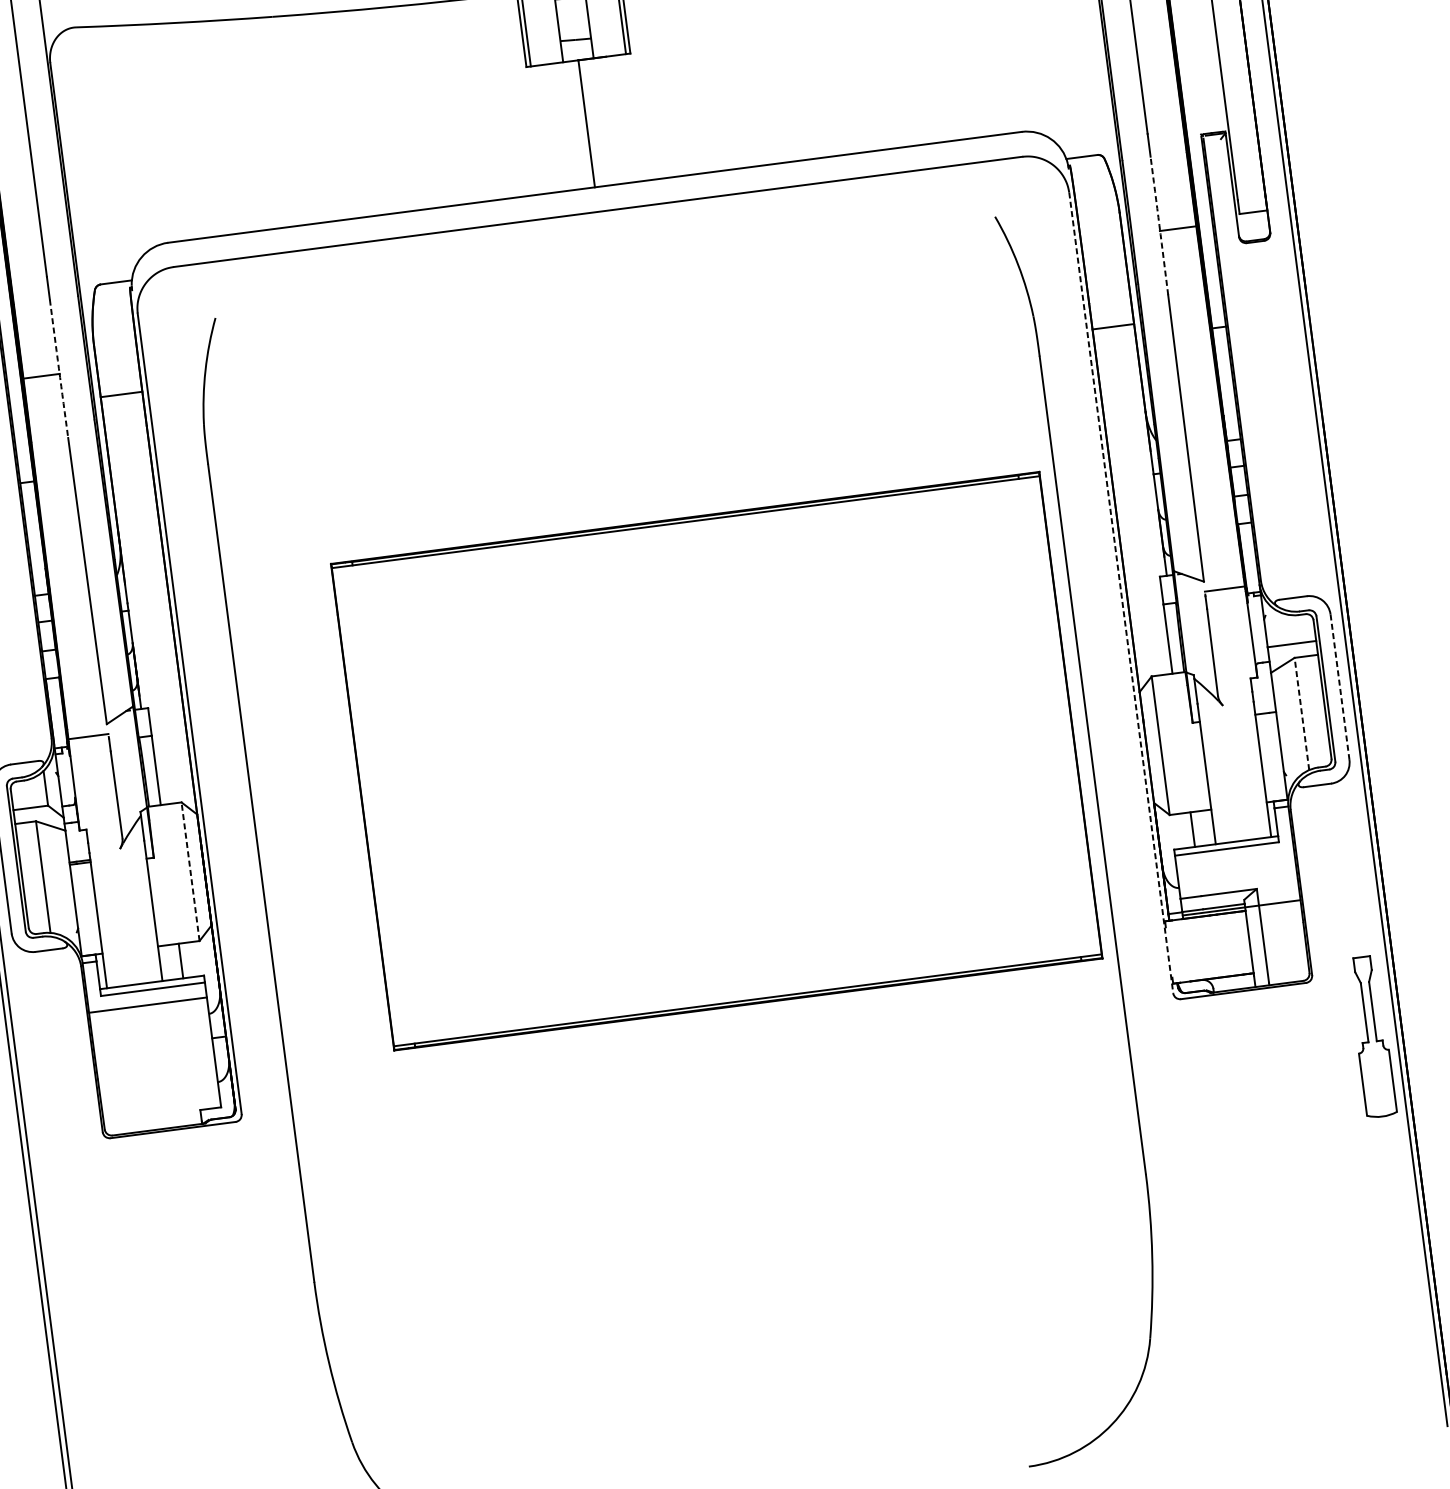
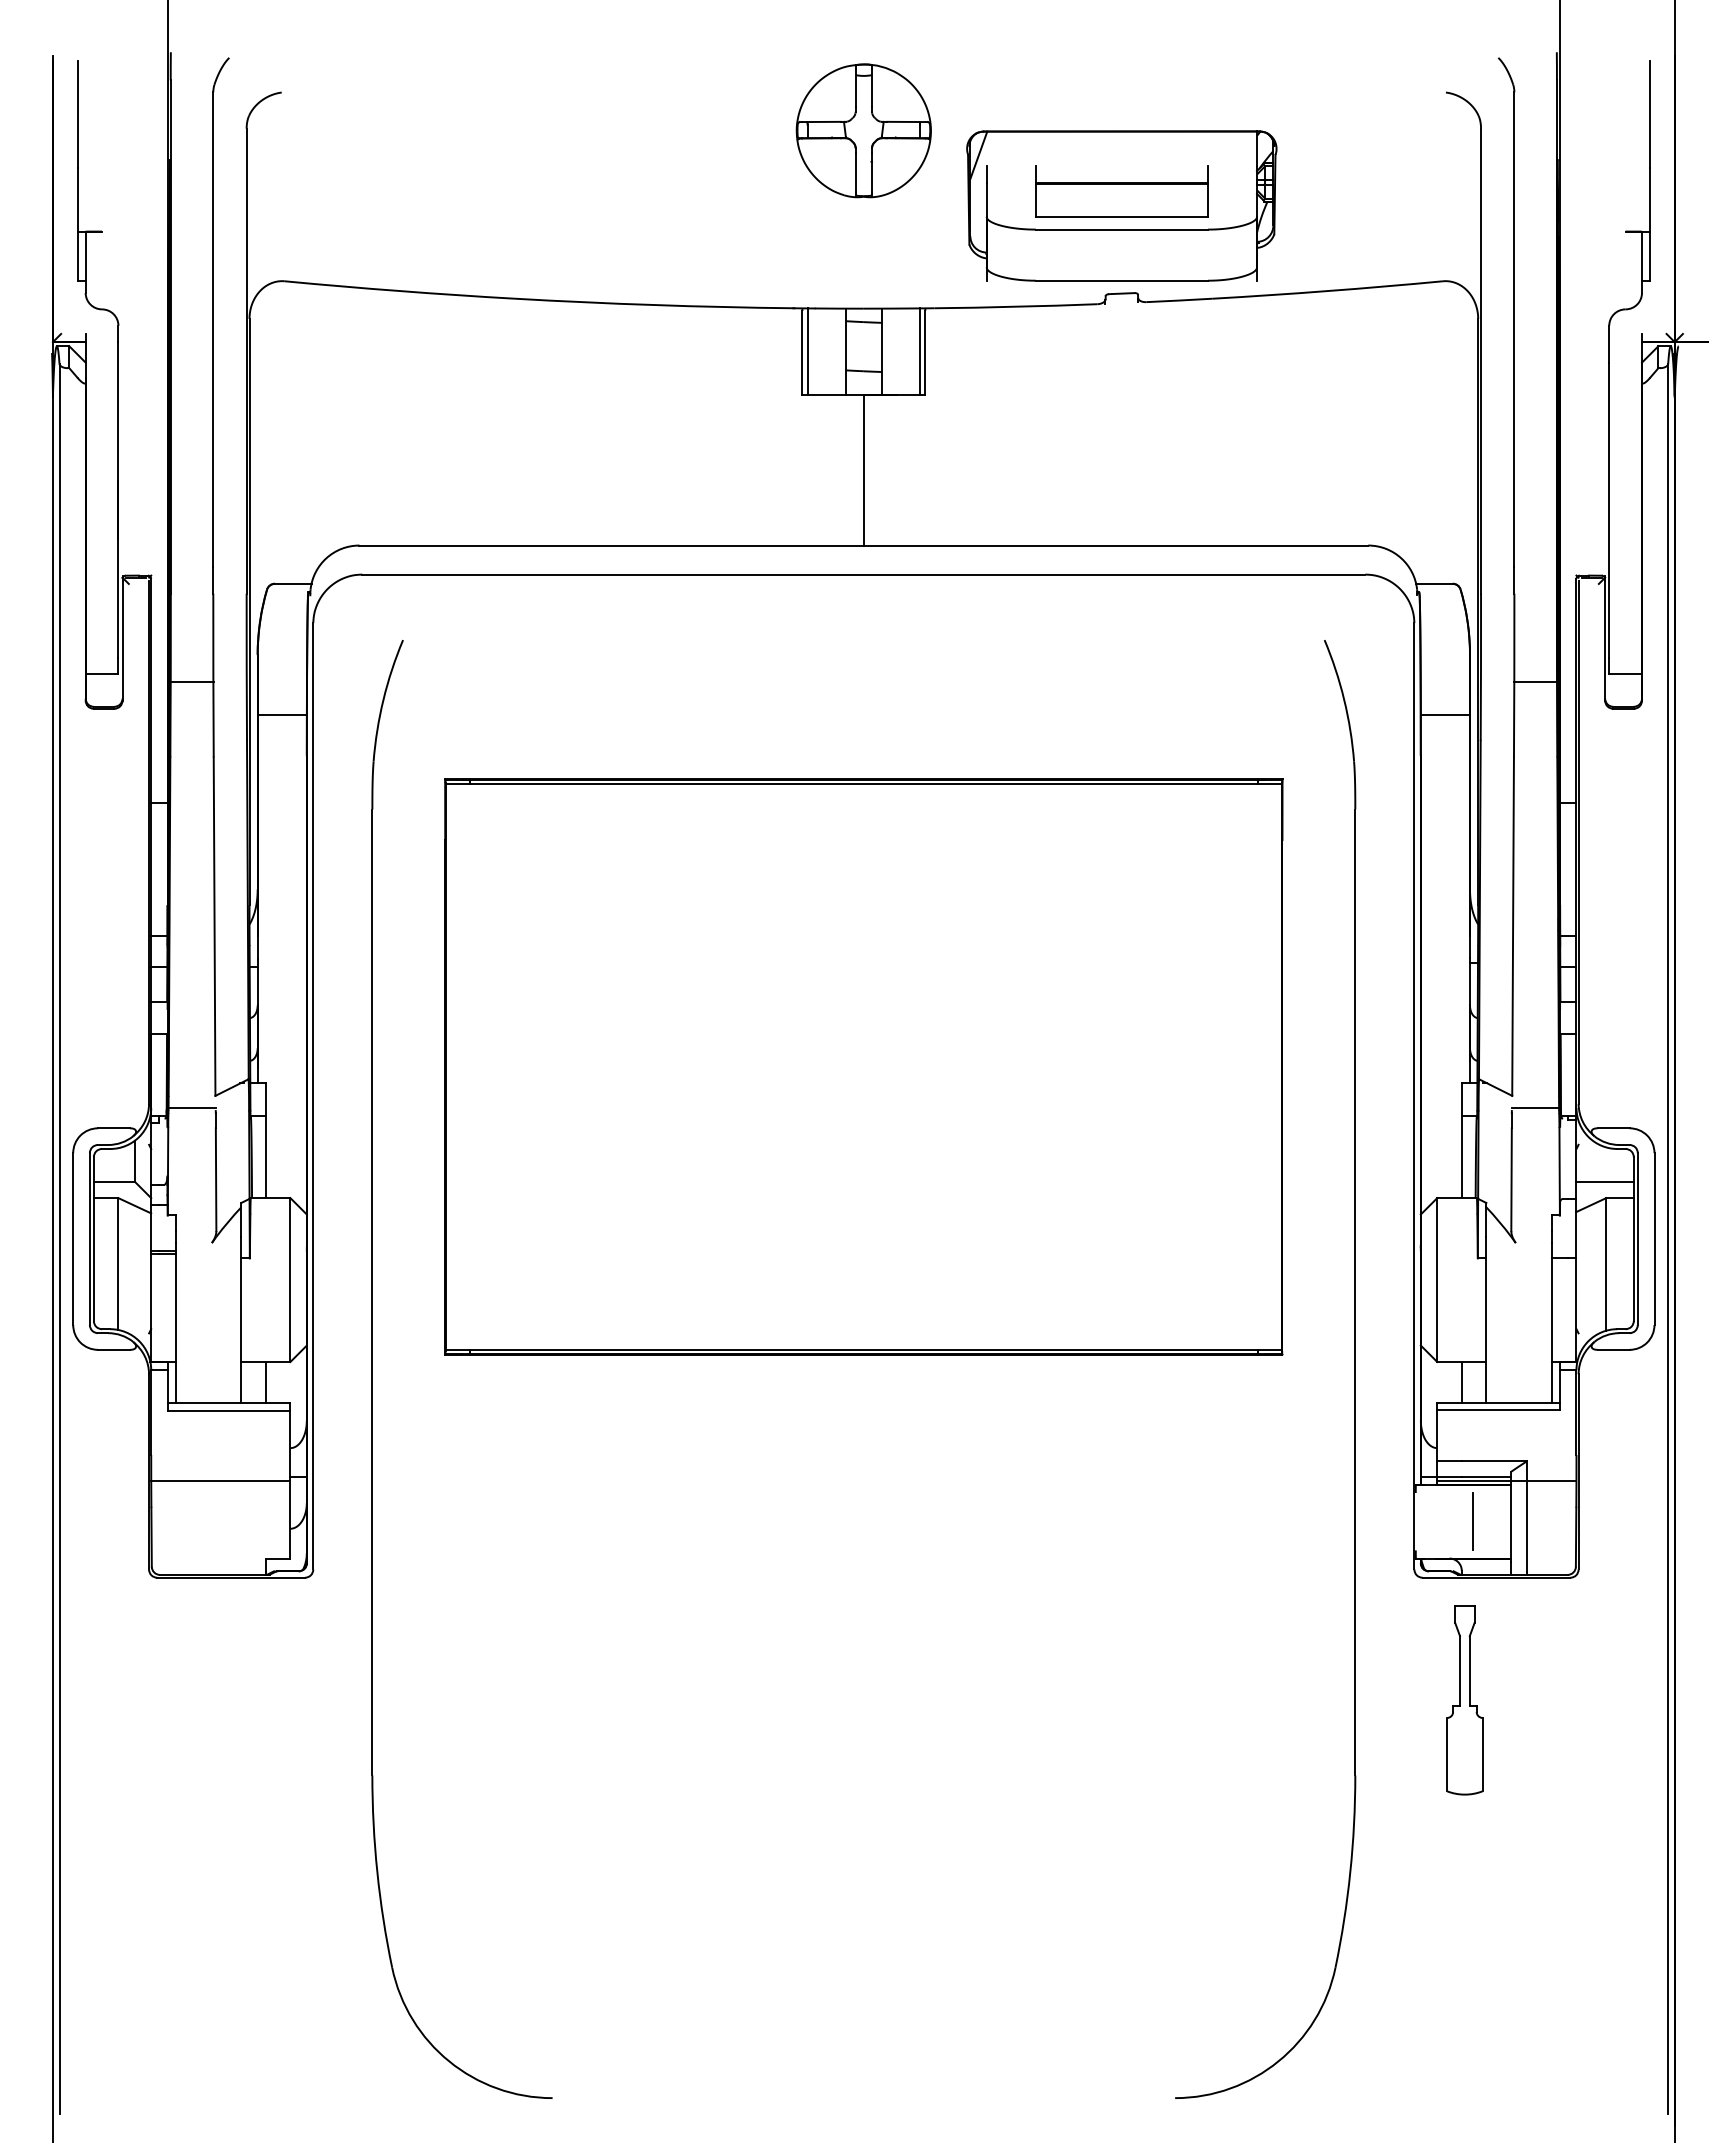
arc: (1159, 225) -> (1514, 675), dashed -> solid
line: (1113, 326) -> (1445, 714), moved
arc: (59, 368) -> (213, 675), dashed -> solid
line: (1121, 592) -> (1414, 1096), dashed -> solid
line: (1340, 687) -> (1654, 1239), dashed -> solid
line: (1302, 713) -> (1606, 1263), dashed -> solid
part: (716, 760) -> (863, 1066), moved
line: (190, 872) -> (290, 1280), dashed -> solid
line: (1217, 946) -> (1473, 1521), added
line: (147, 1005) -> (220, 1480), moved
part: (1371, 1037) -> (1464, 1700), moved

